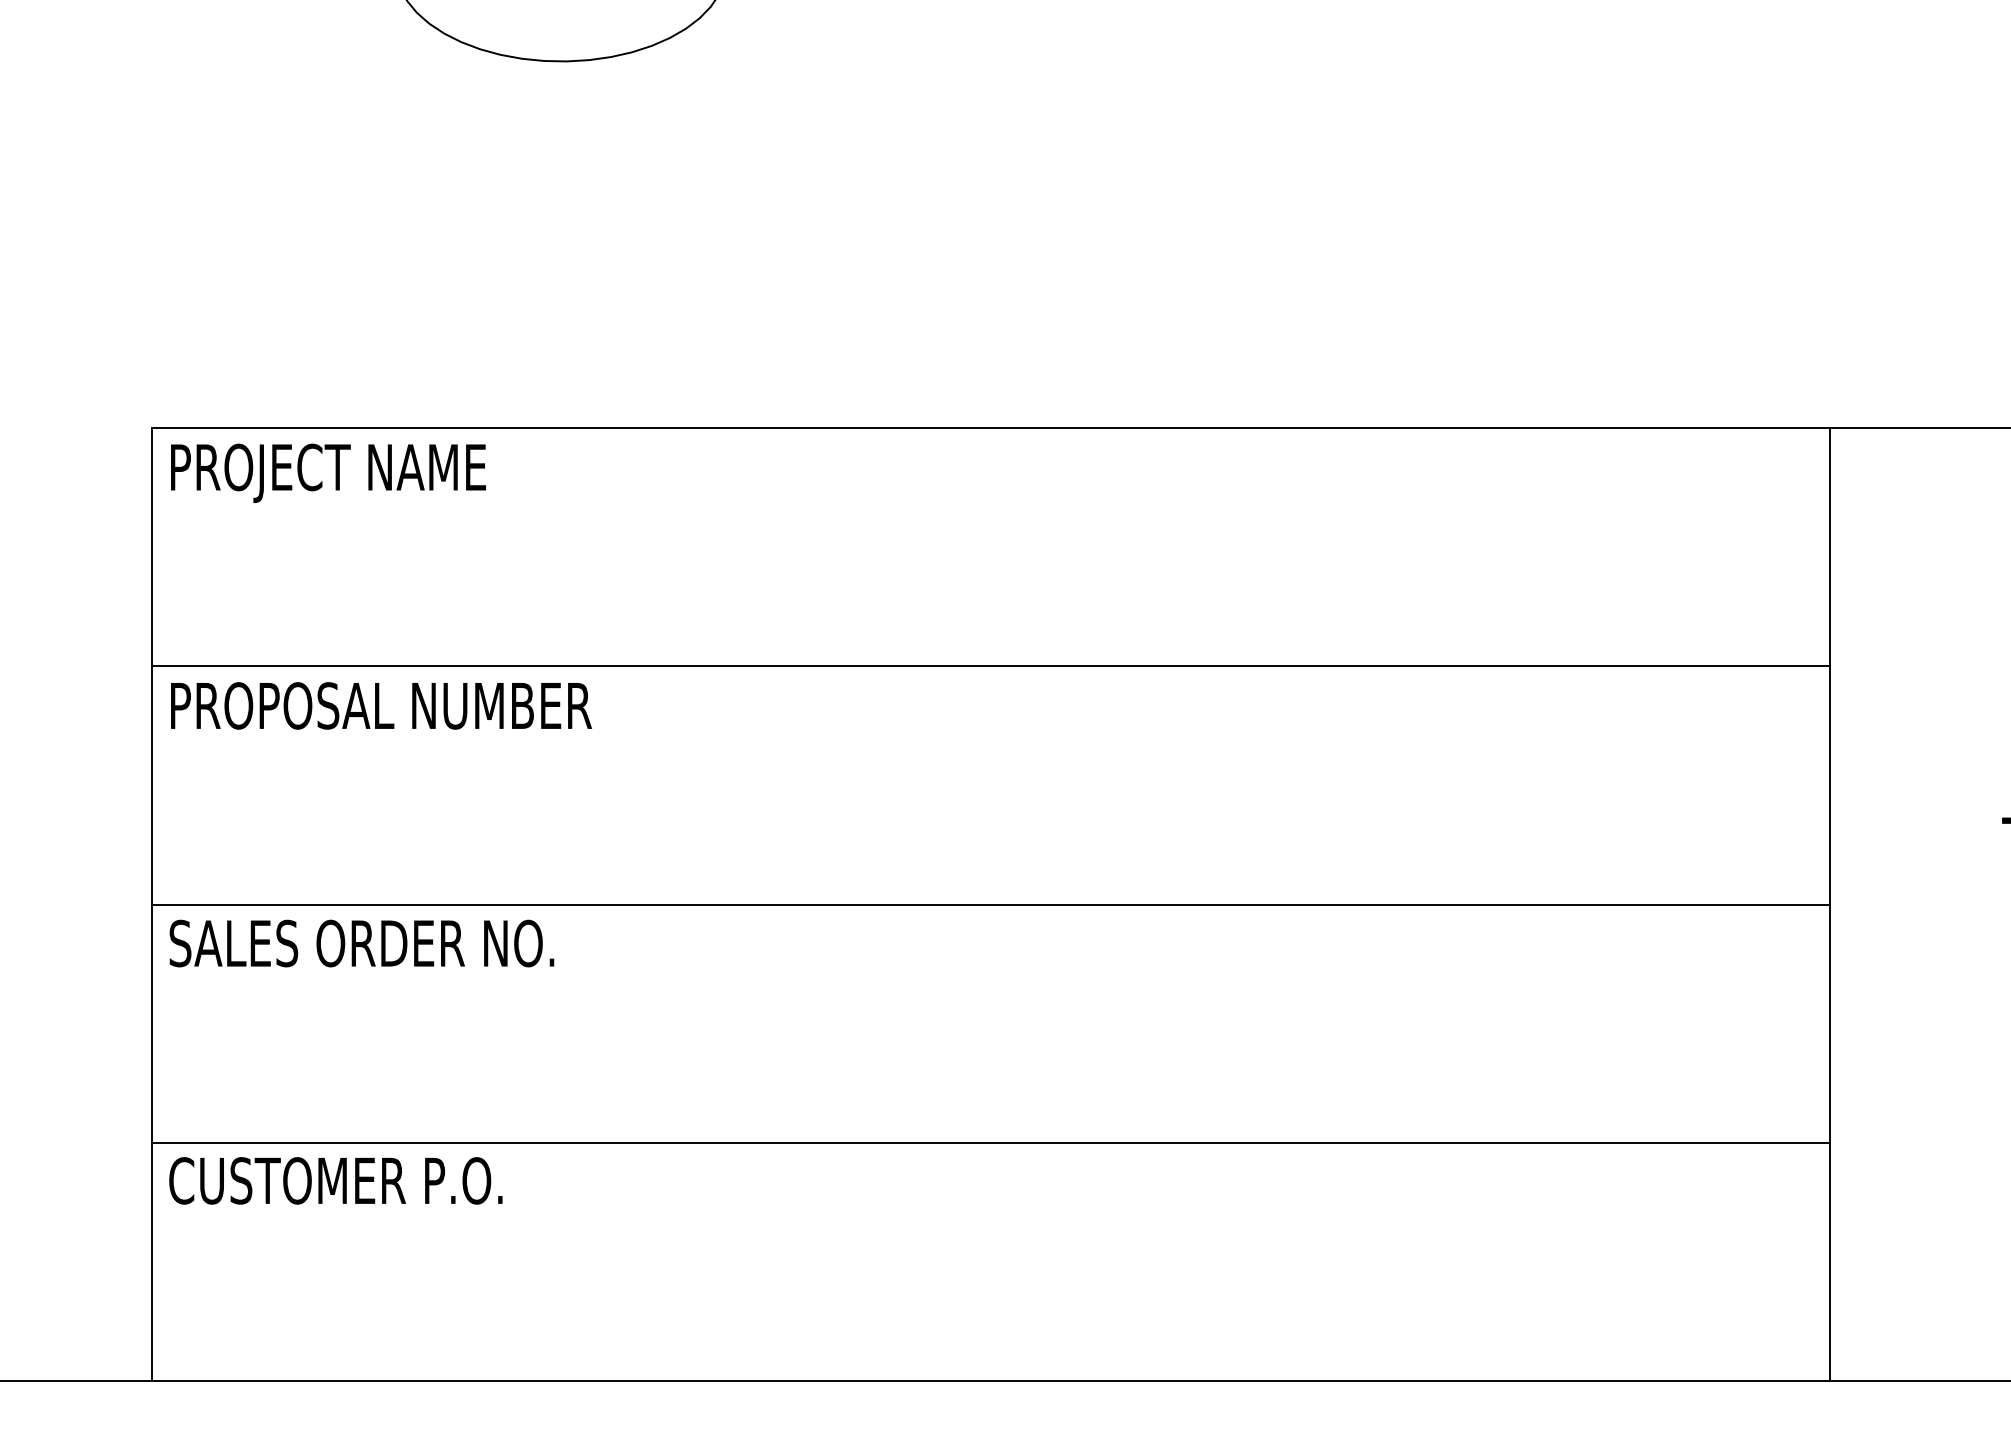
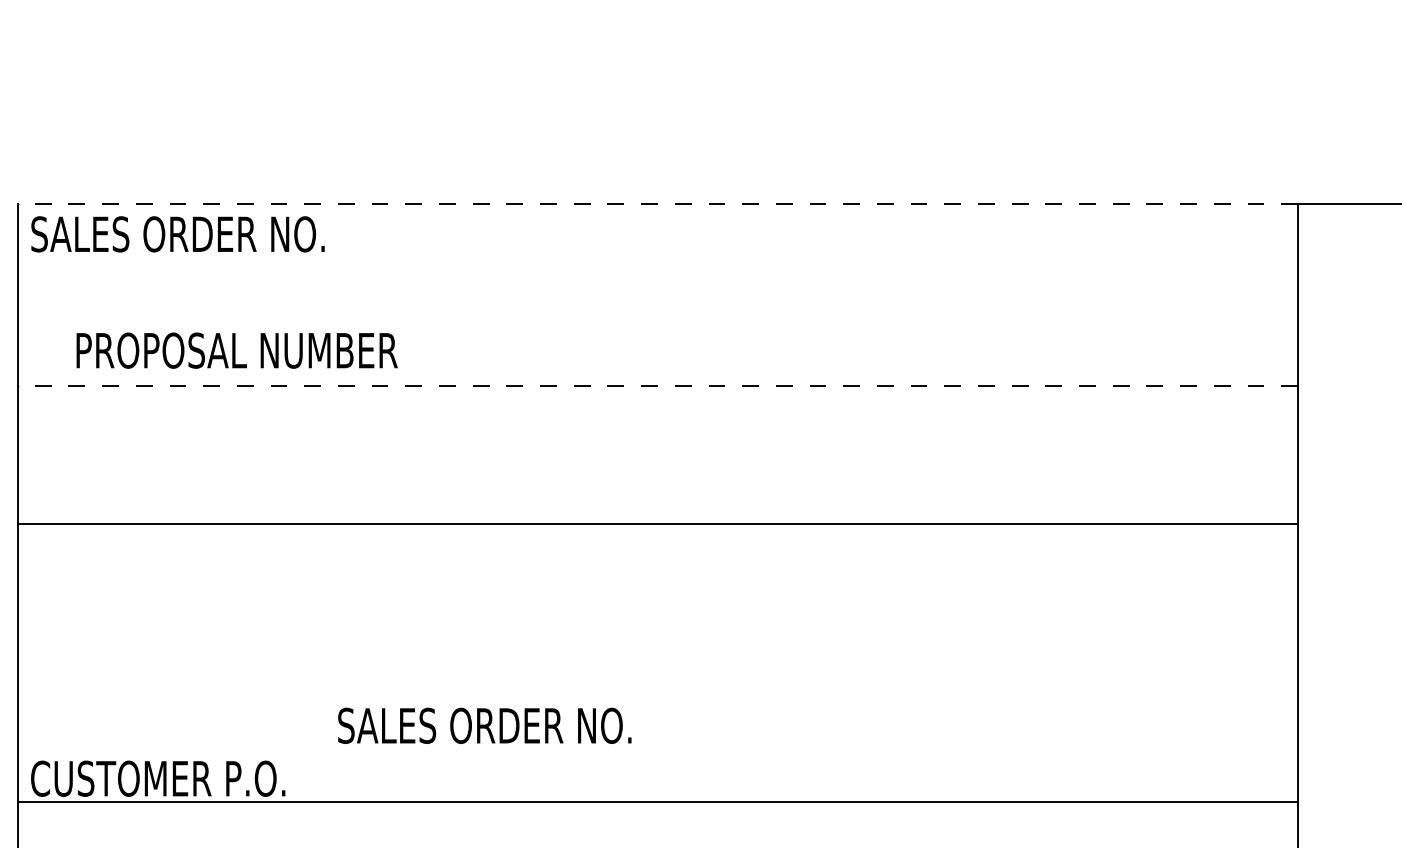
line: (990, 427) -> (657, 203), solid -> dashed
text: (361, 473) -> (177, 238), PROJECT NAME -> SALES ORDER NO.
line: (990, 666) -> (657, 386), solid -> dashed
text: (381, 705) -> (237, 350), moved
line: (990, 904) -> (657, 523), moved
text: (361, 943) -> (484, 725), moved
line: (990, 1142) -> (657, 801), moved

